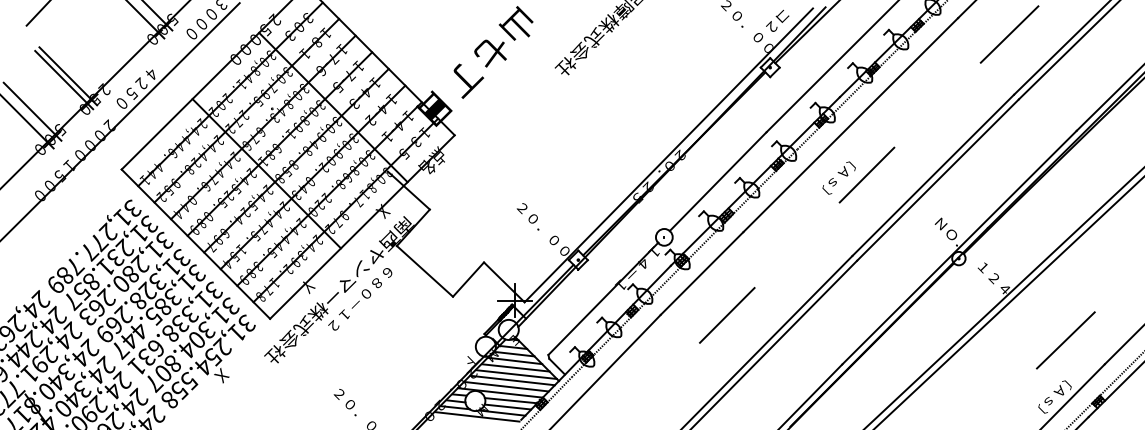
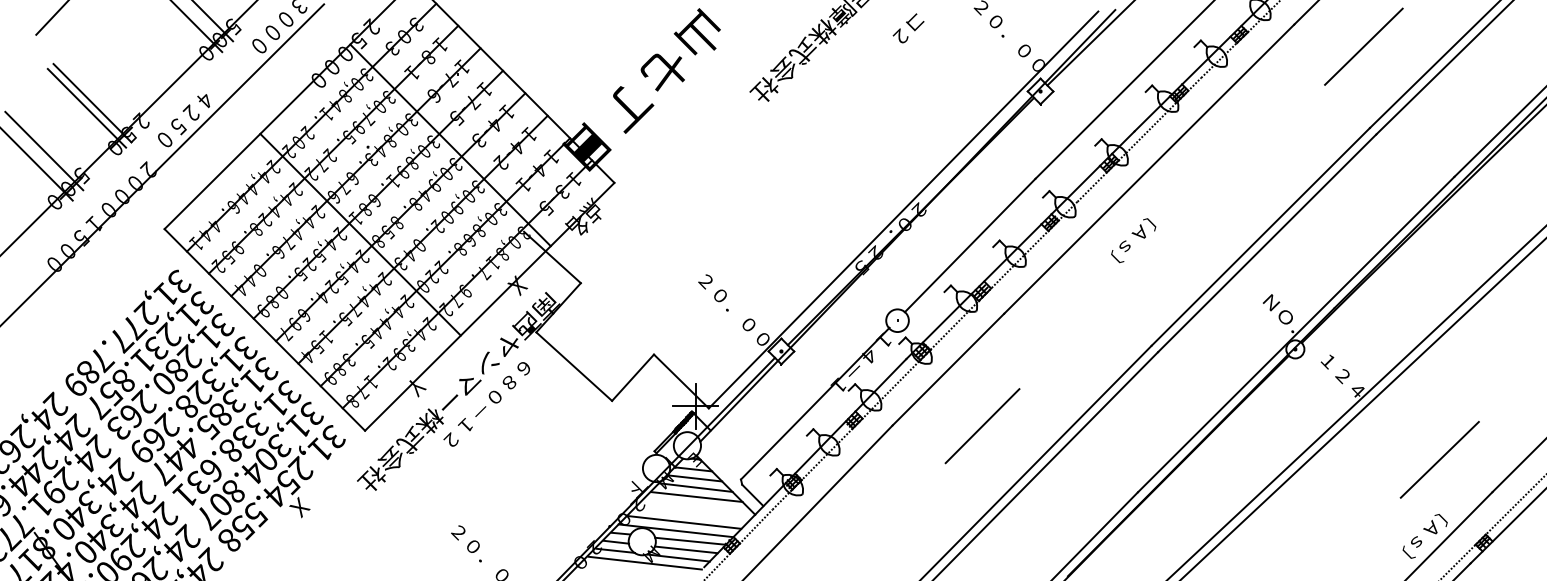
text: (777, 21) -> (908, 28), moved
line: (867, 175) -> (1171, 236), removed
line: (516, 374) -> (697, 506), removed
line: (512, 380) -> (692, 513), removed

